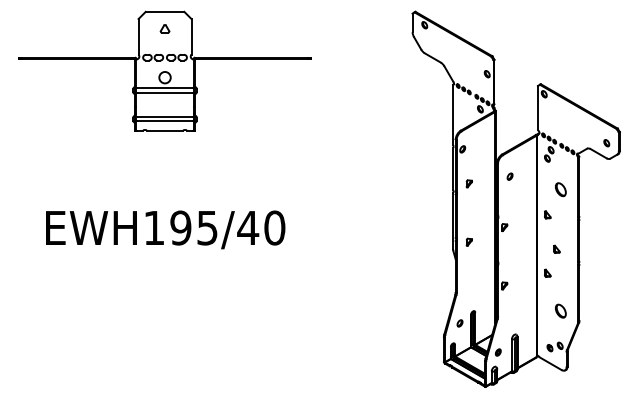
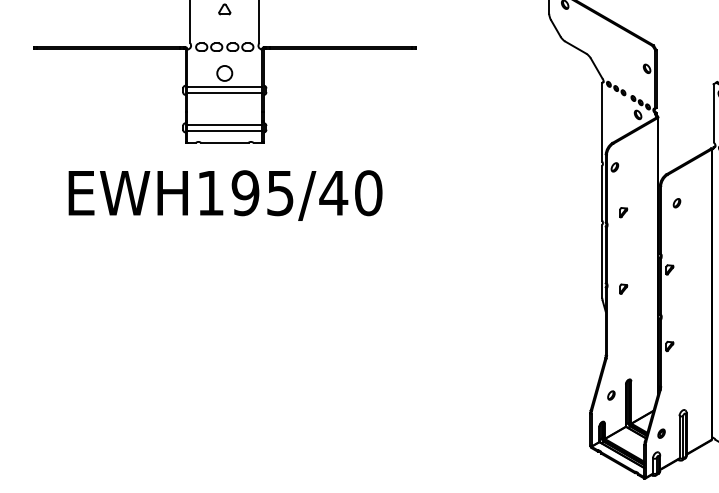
text: (165, 229) -> (225, 195), moved

